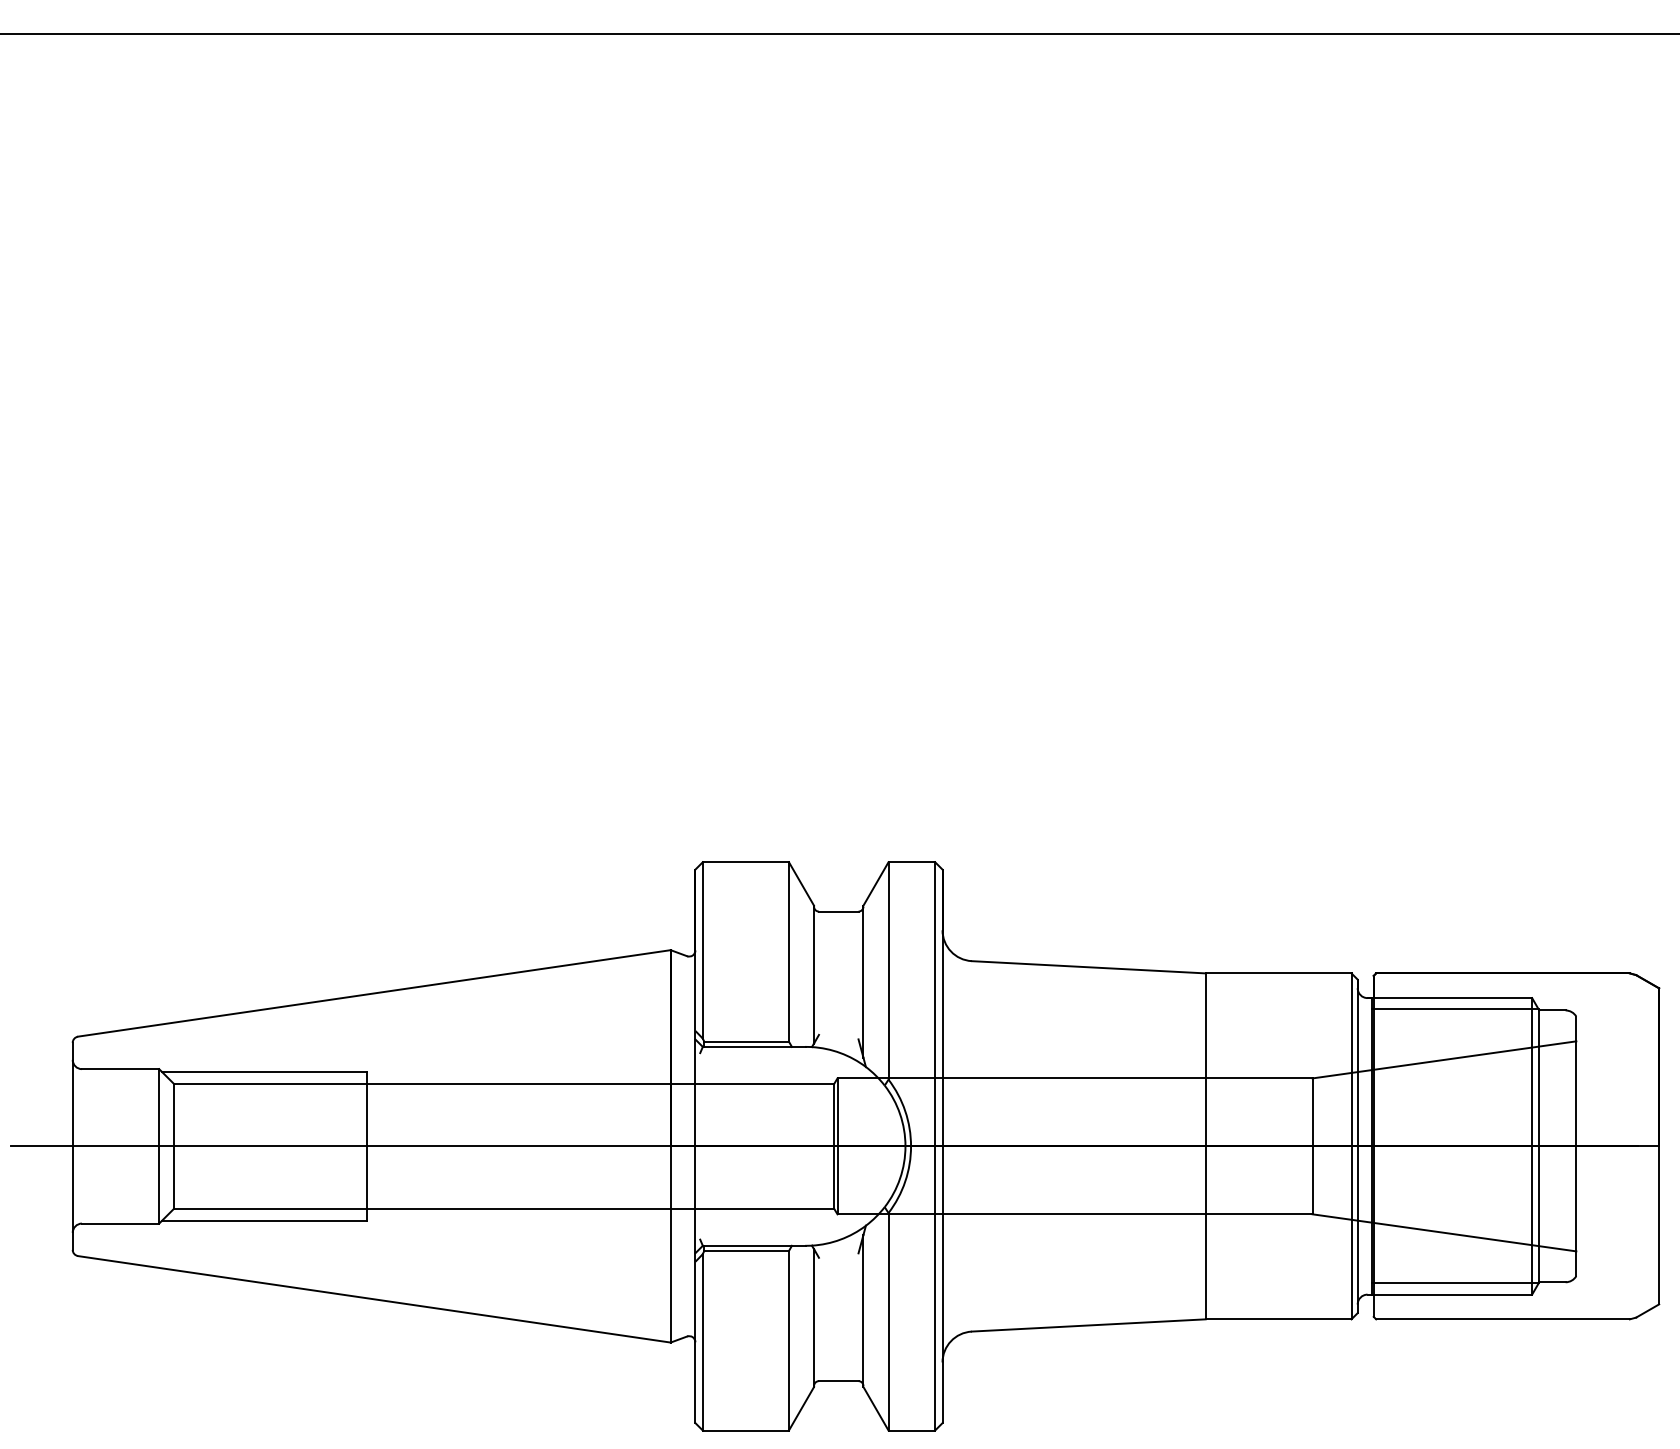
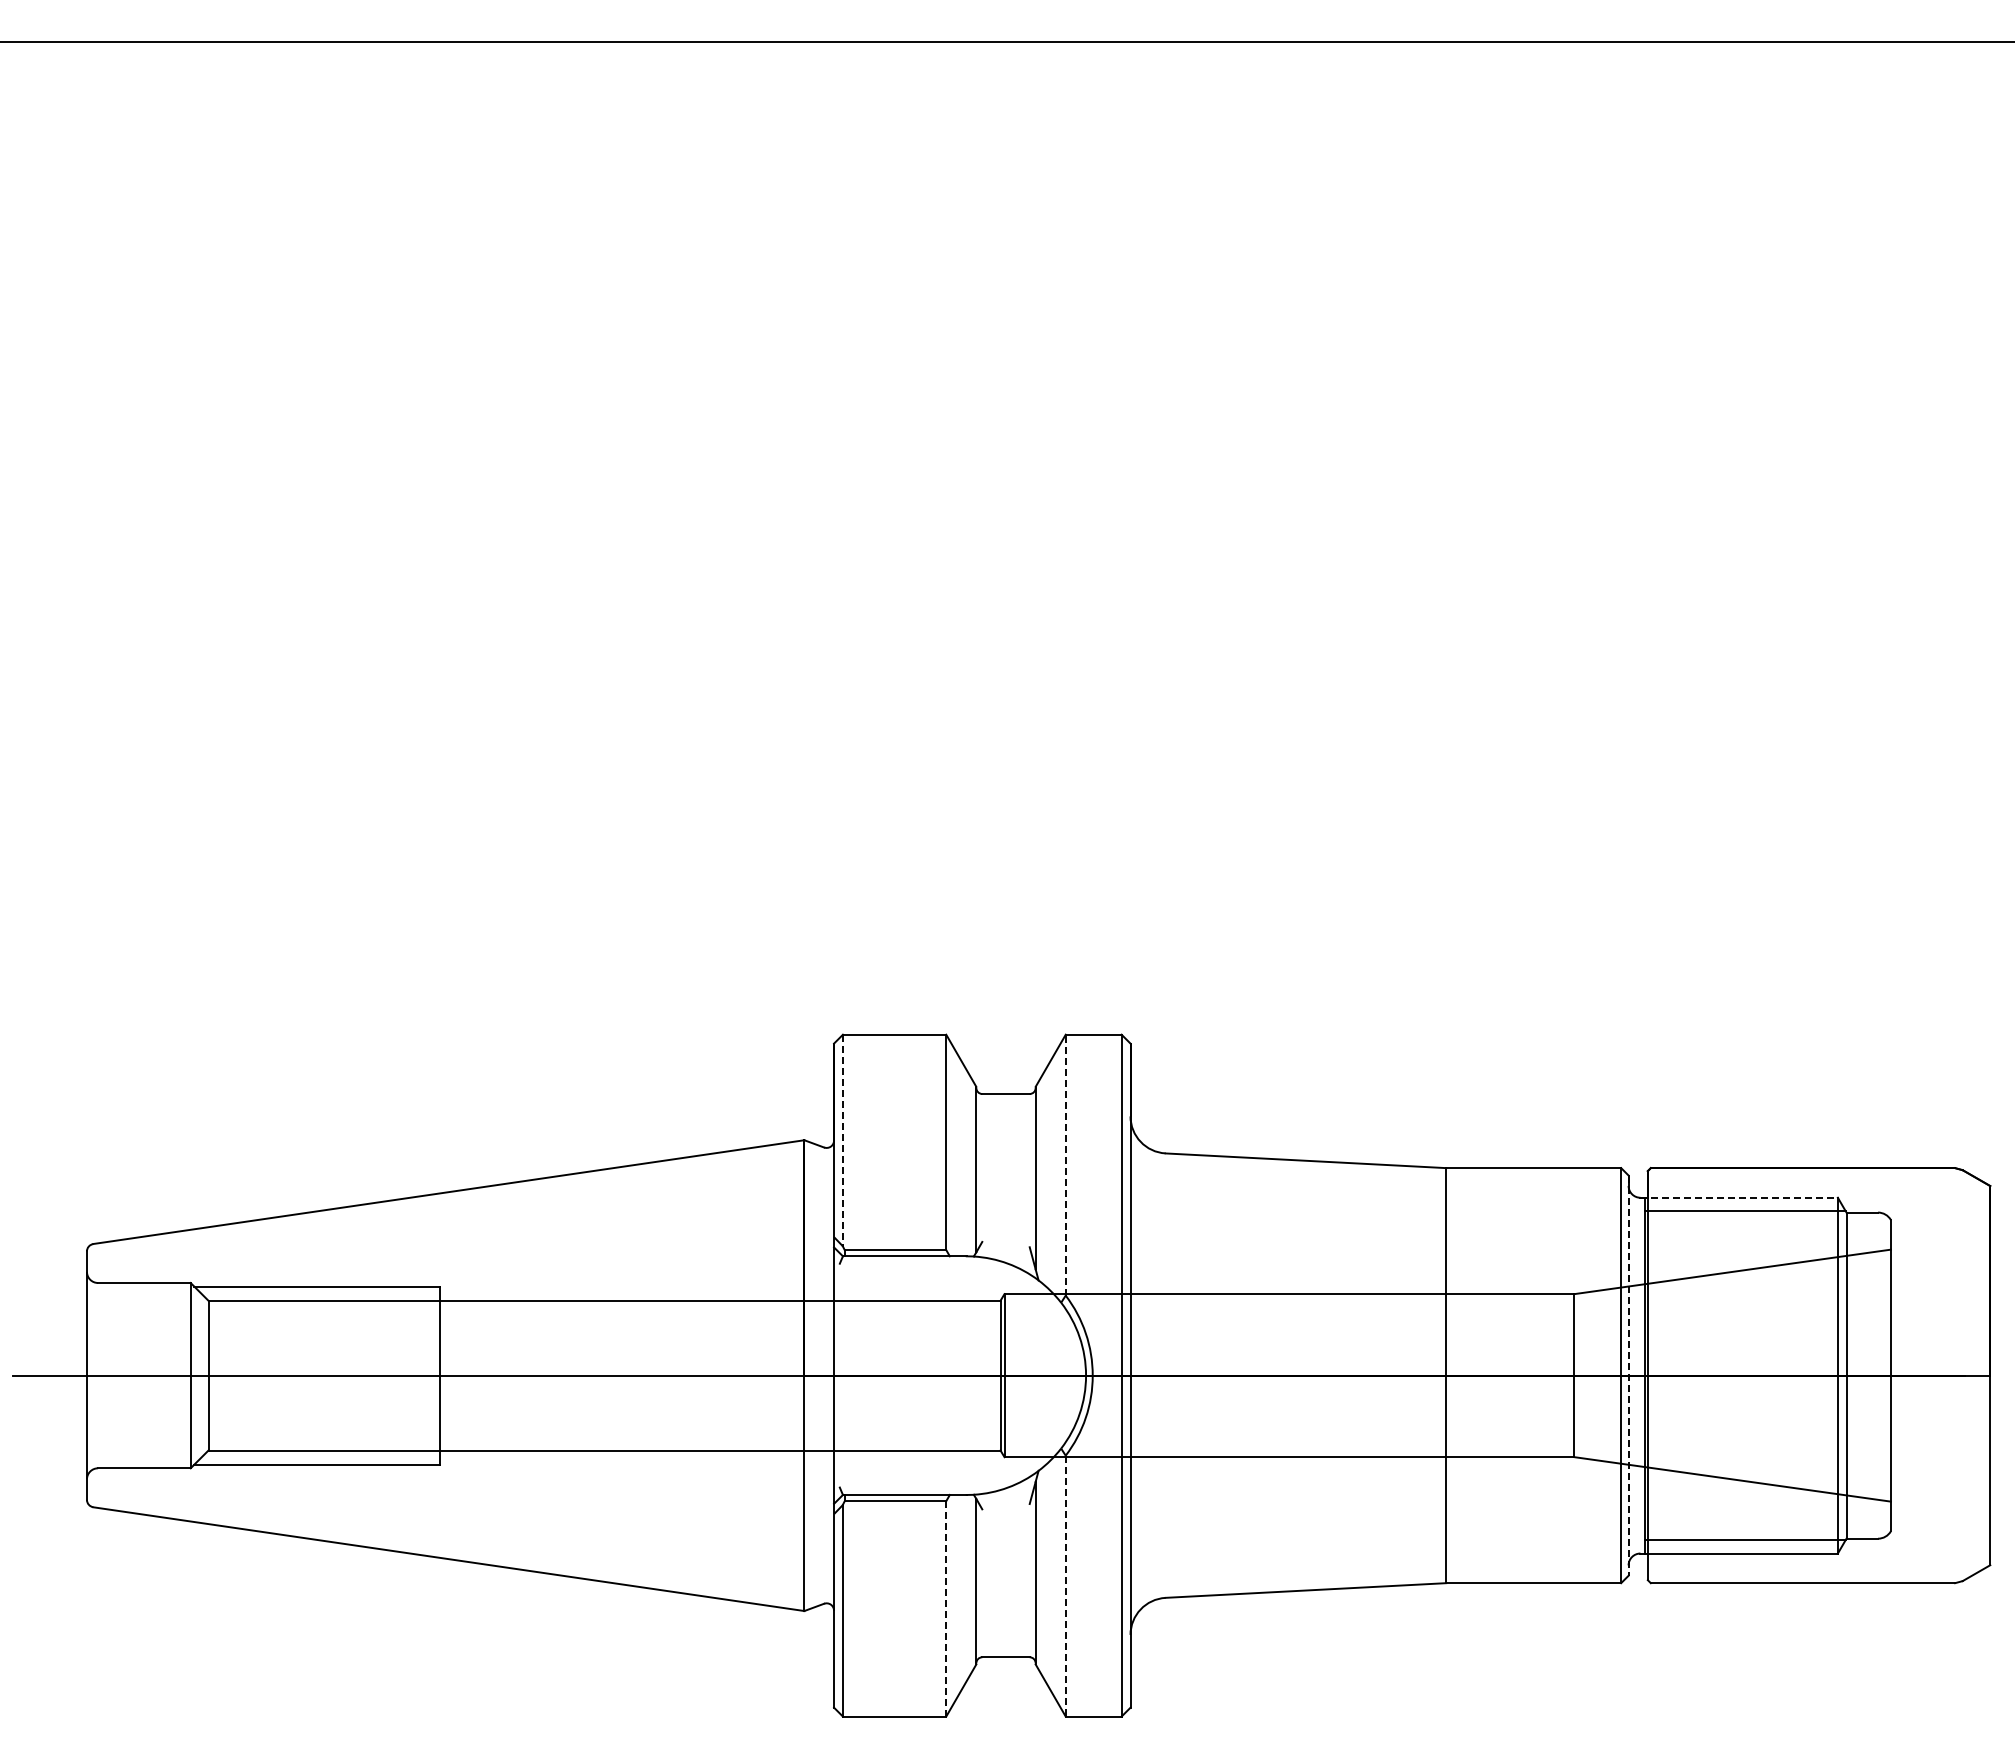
line: (702, 950) -> (842, 1140), solid -> dashed
line: (888, 970) -> (1065, 1164), solid -> dashed
line: (1450, 997) -> (1739, 1197), solid -> dashed
line: (1357, 1147) -> (1628, 1376), solid -> dashed
line: (888, 1322) -> (1065, 1586), solid -> dashed
line: (789, 1340) -> (946, 1608), solid -> dashed

